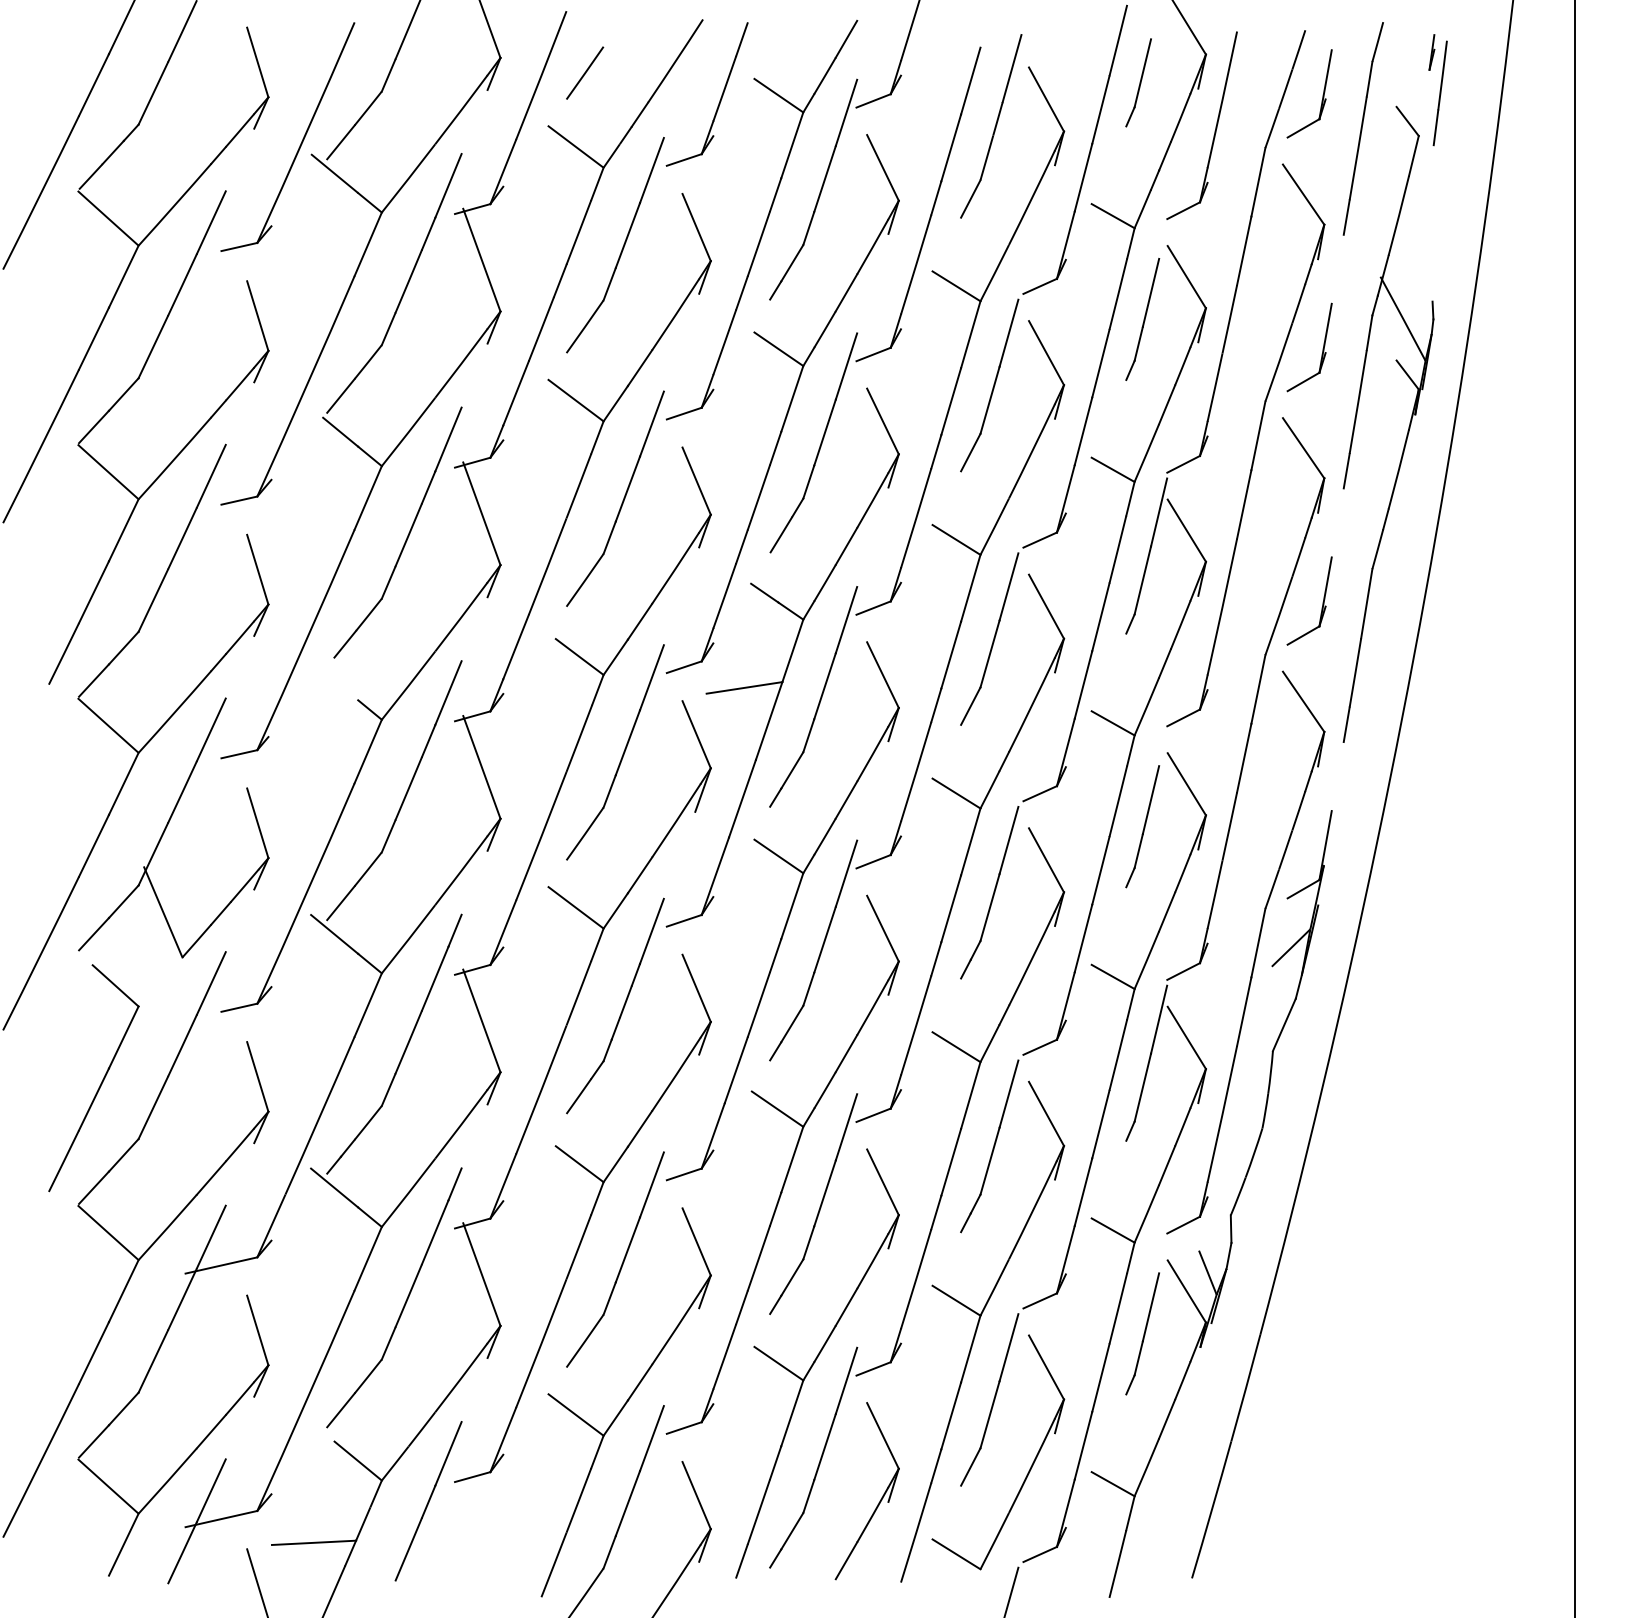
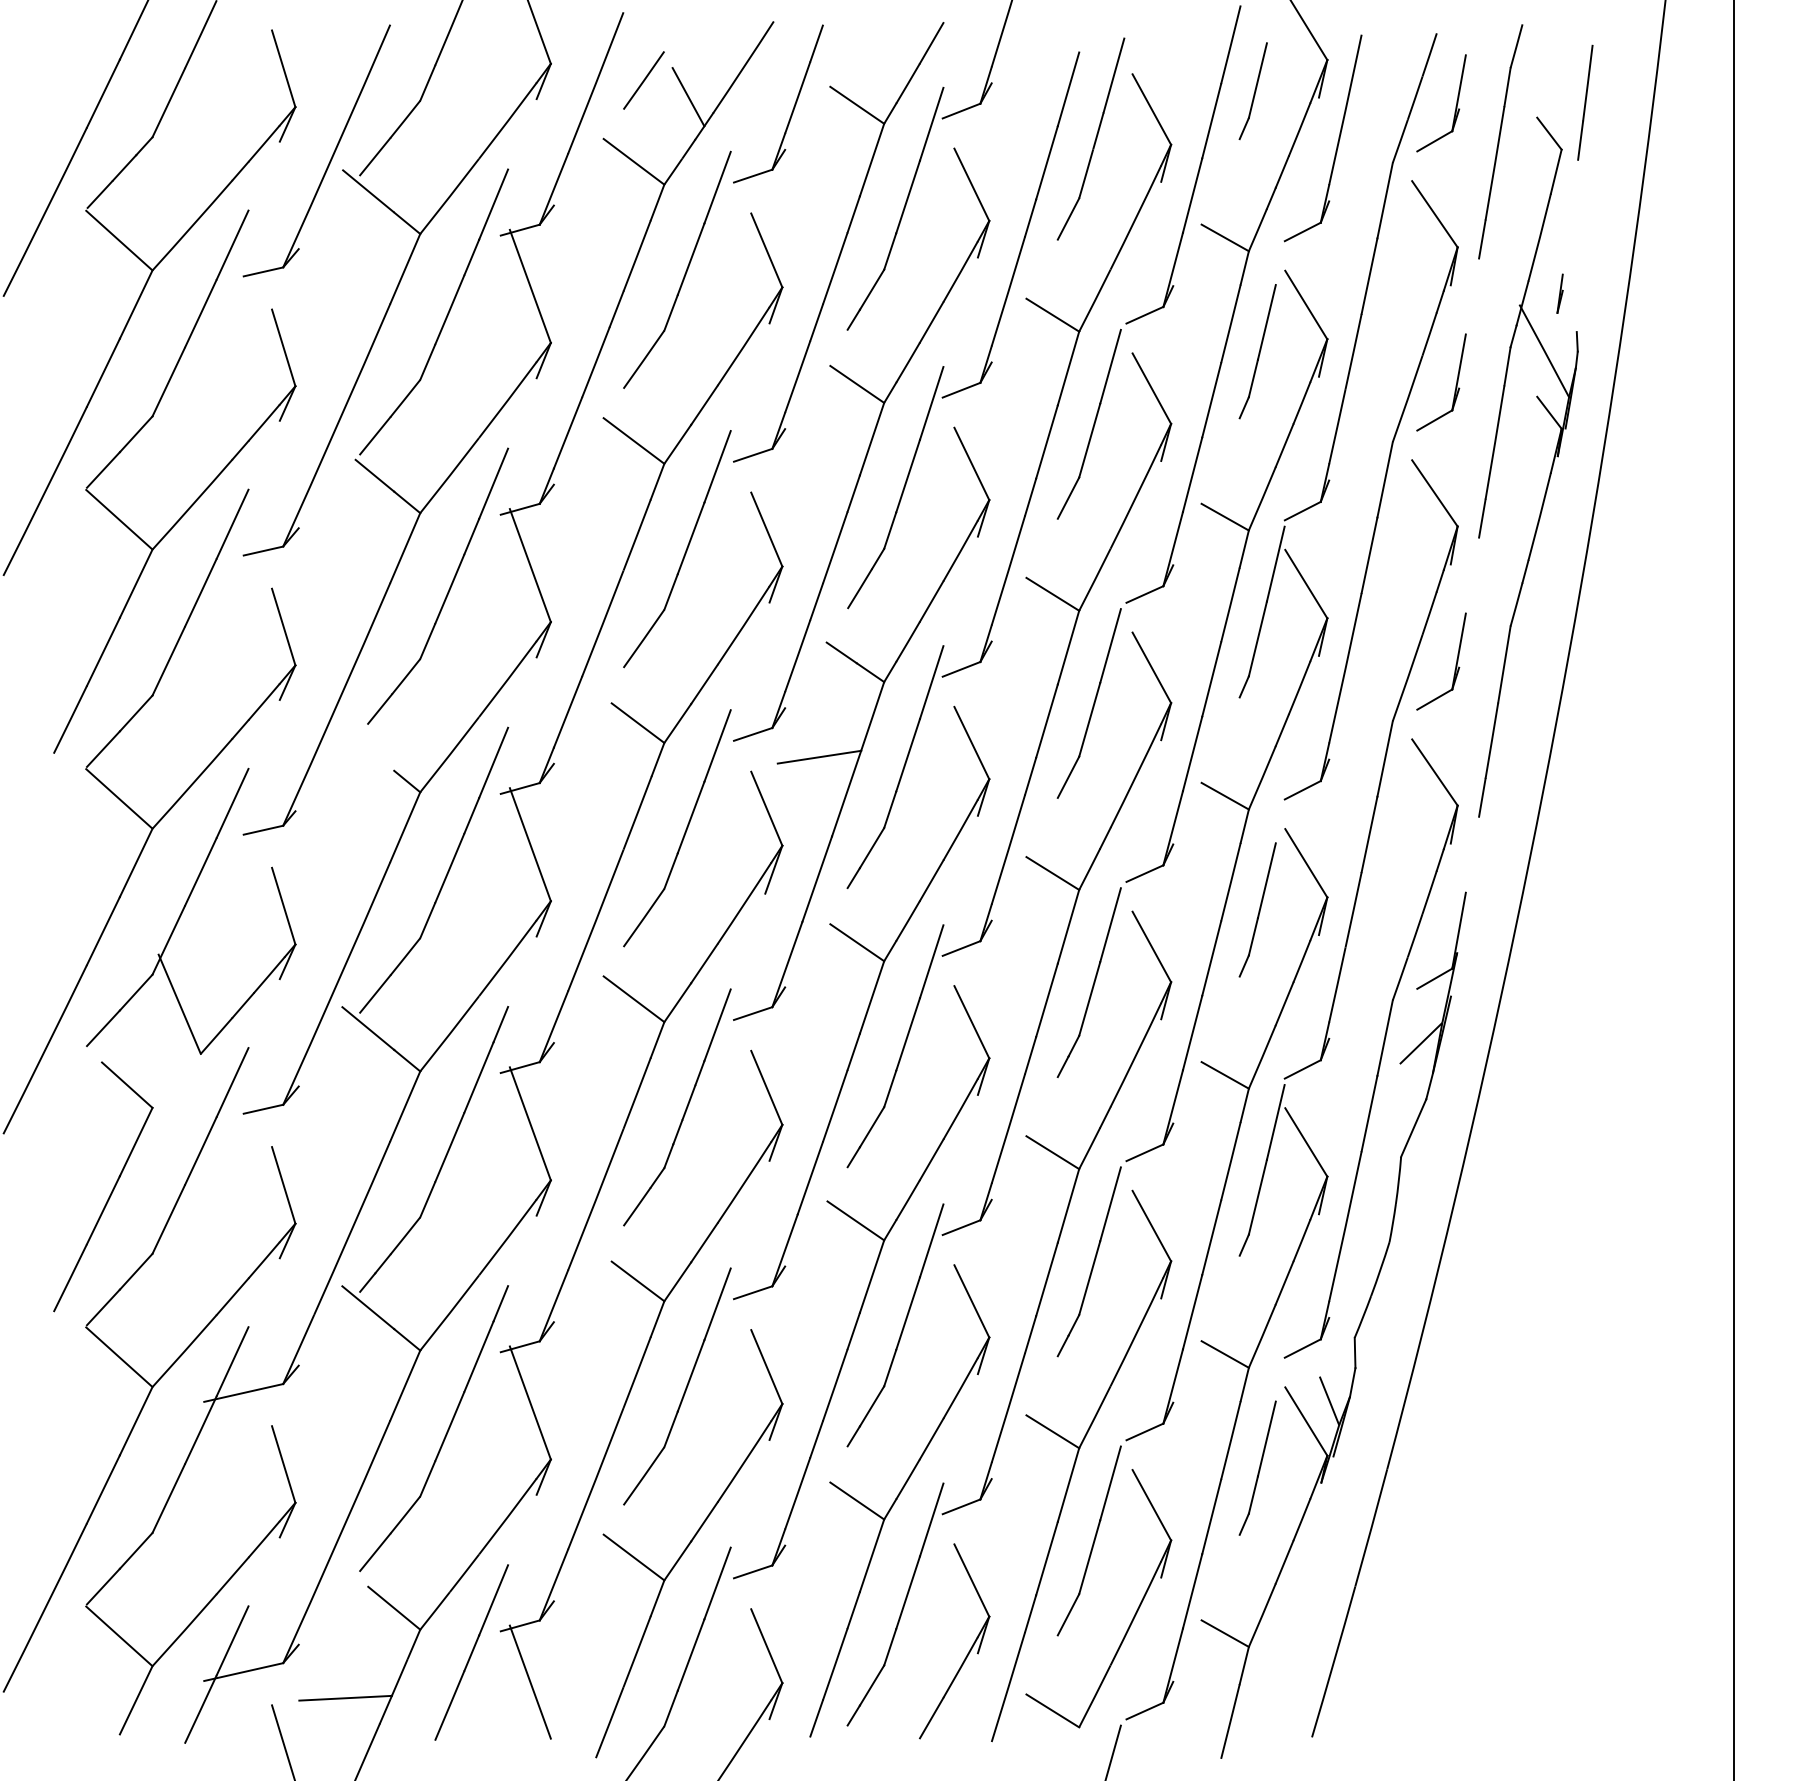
part: (1431, 52) -> (1559, 293), moved
line: (625, 88) -> (688, 97), added
line: (481, 1527) -> (529, 1681), added

